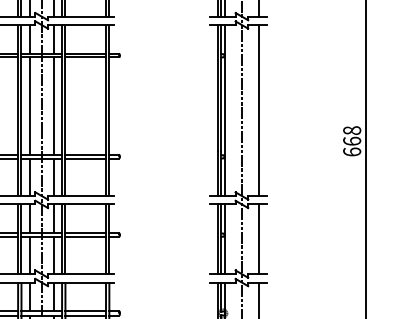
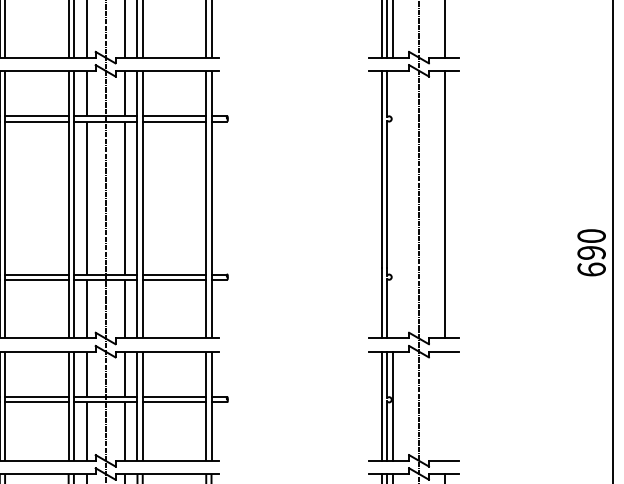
line: (225, 110) -> (393, 204), removed
text: (352, 135) -> (592, 243), 668 -> 690
line: (258, 239) -> (445, 406), removed

